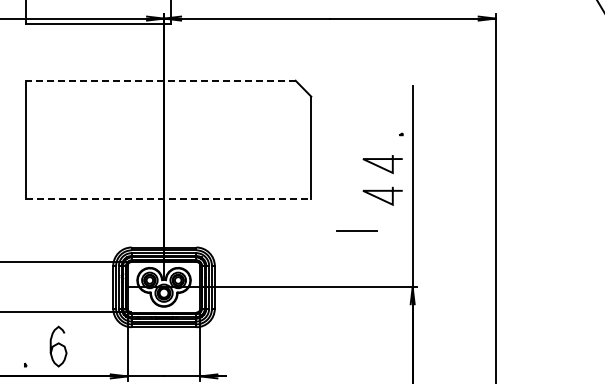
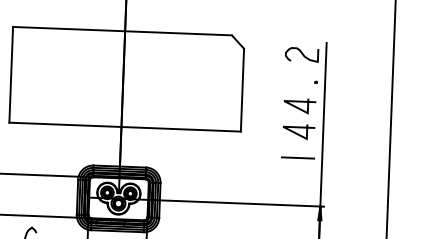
line: (160, 80) -> (122, 30), dashed -> solid
curve: (382, 100) -> (301, 54), added
line: (168, 198) -> (125, 126), dashed -> solid
line: (356, 230) -> (297, 157), moved

